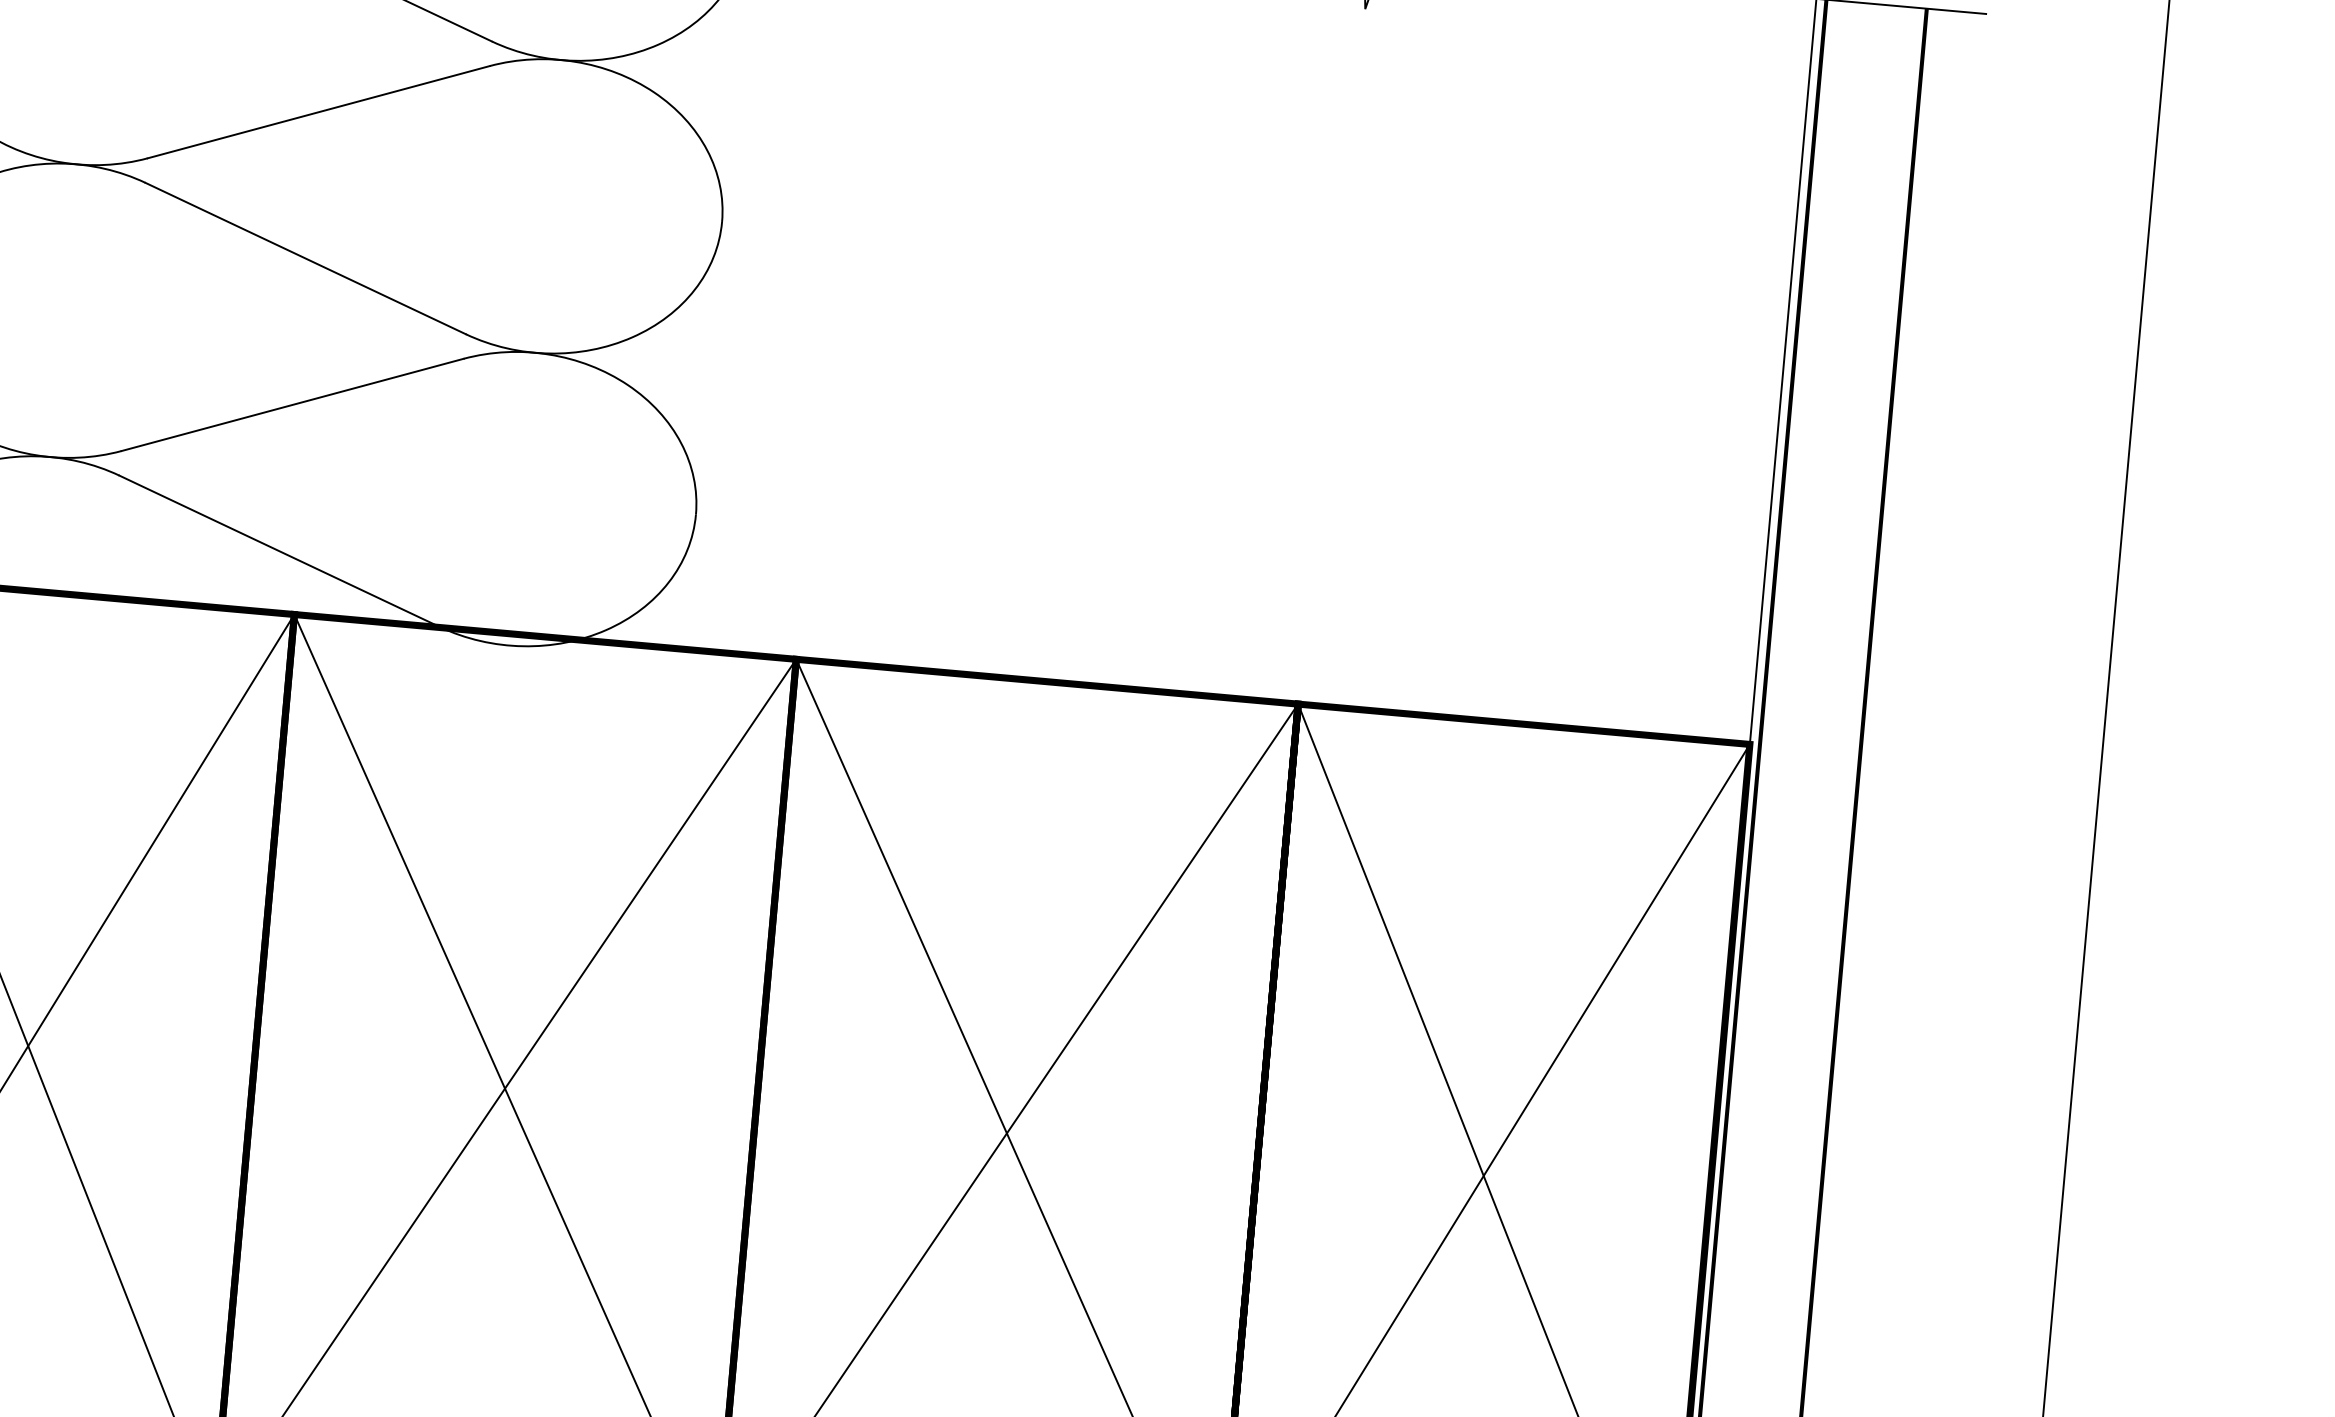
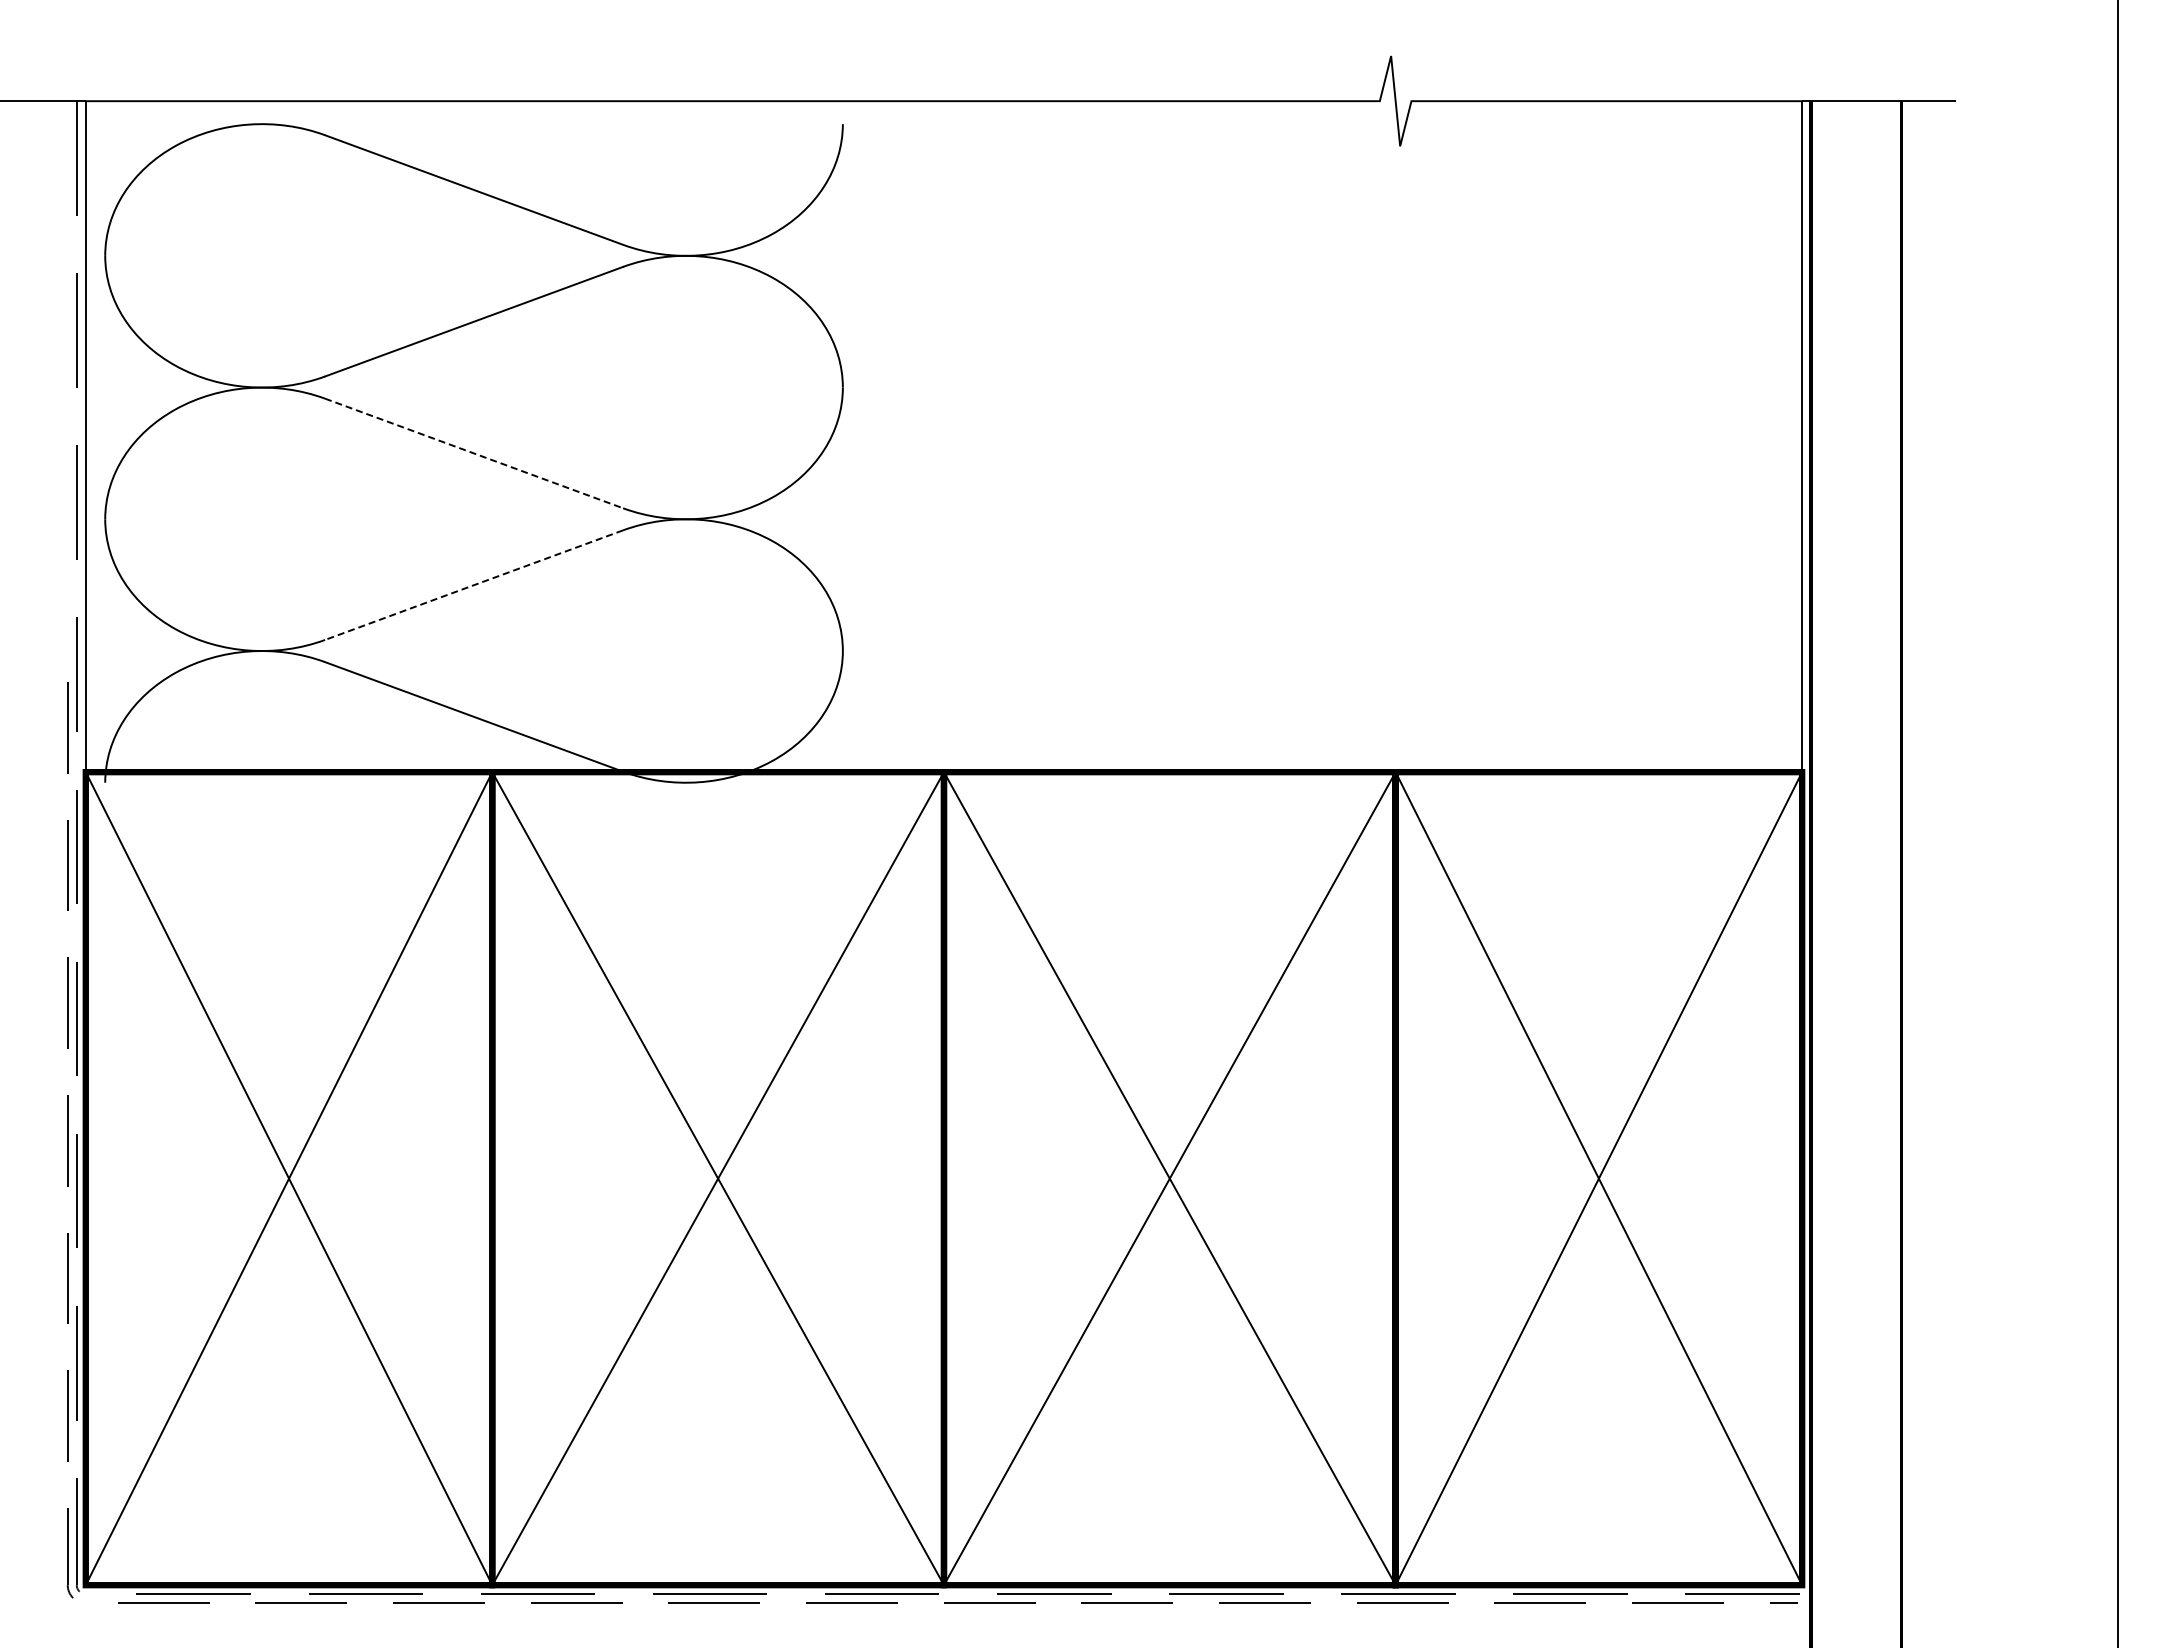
line: (306, 258) -> (474, 453), solid -> dashed
line: (293, 405) -> (474, 585), solid -> dashed

